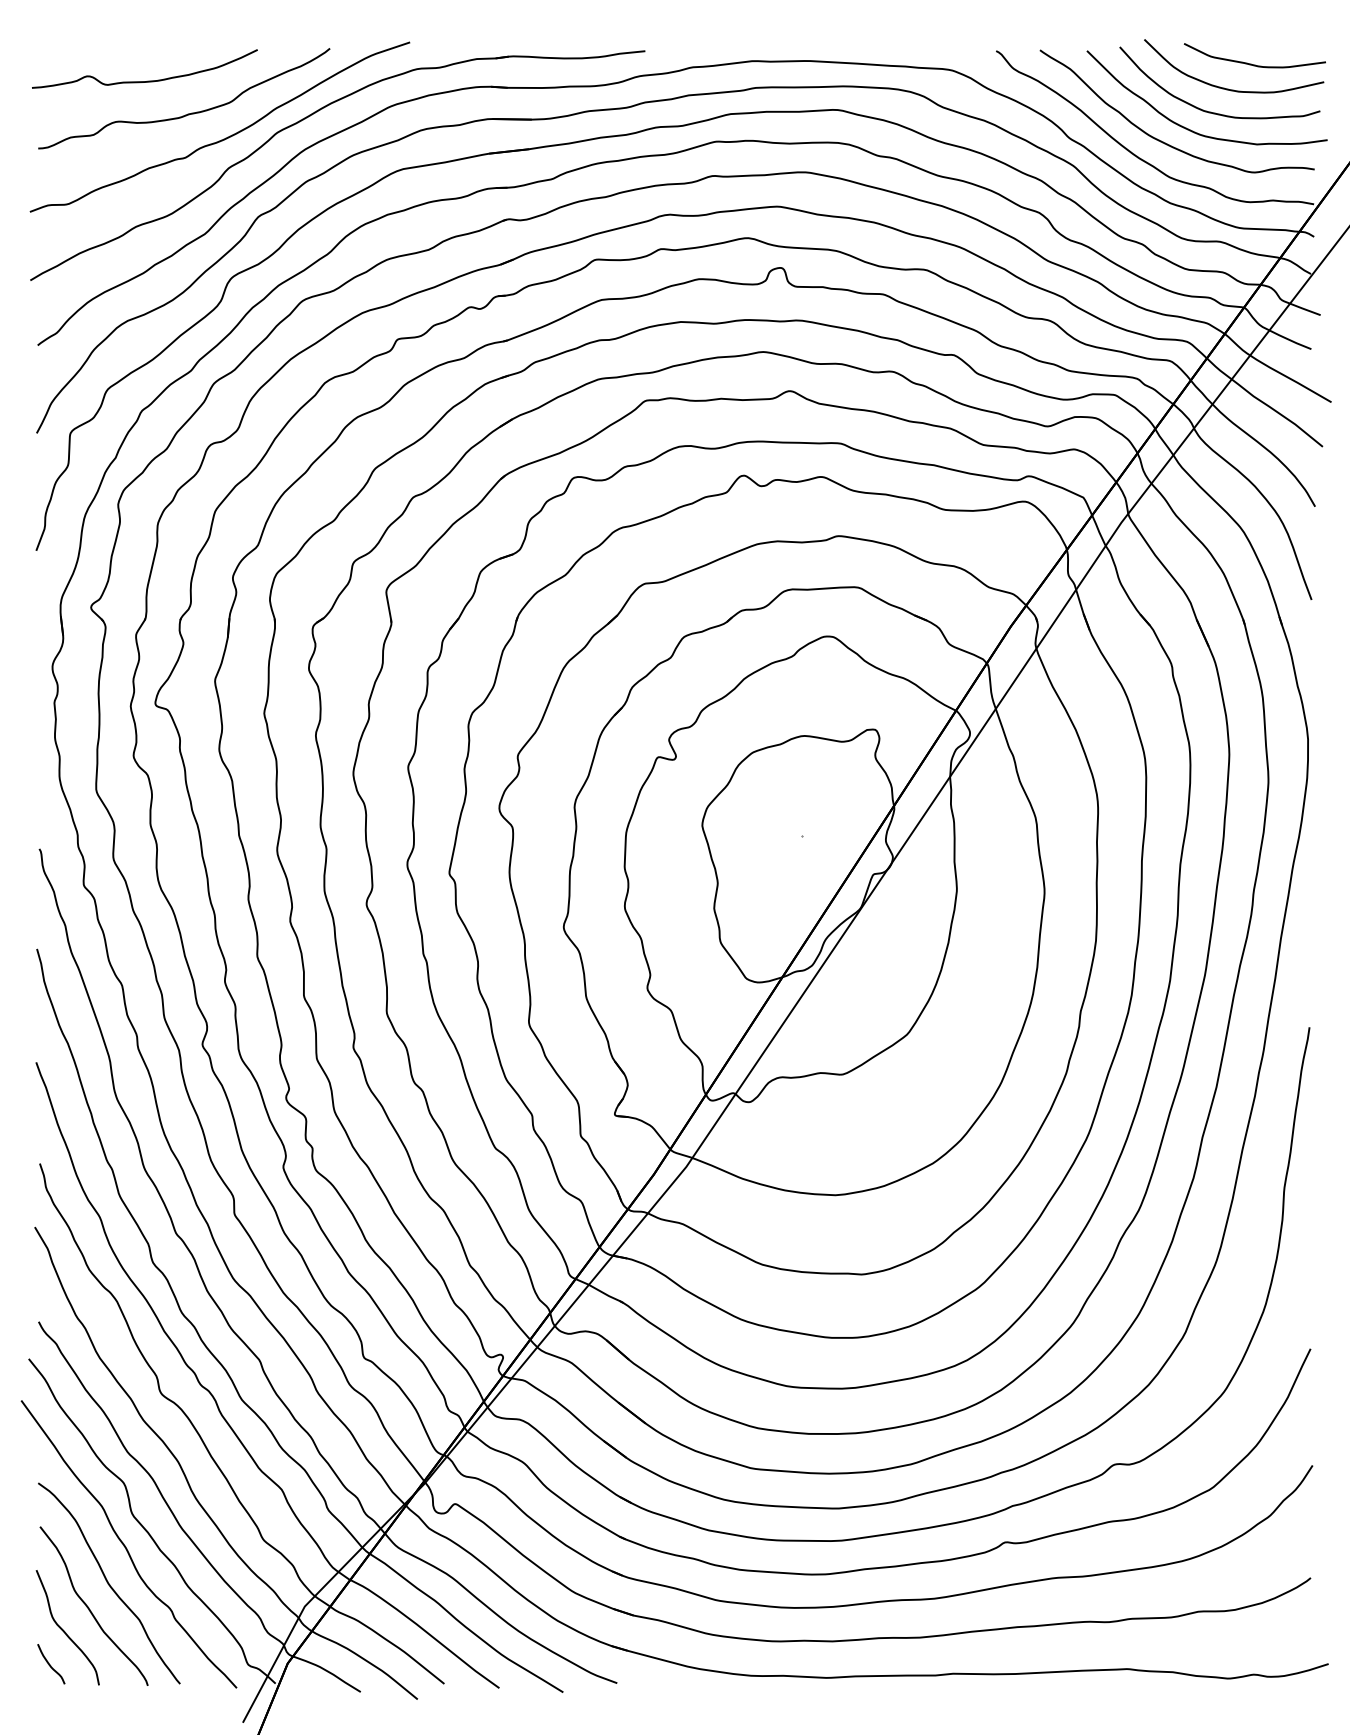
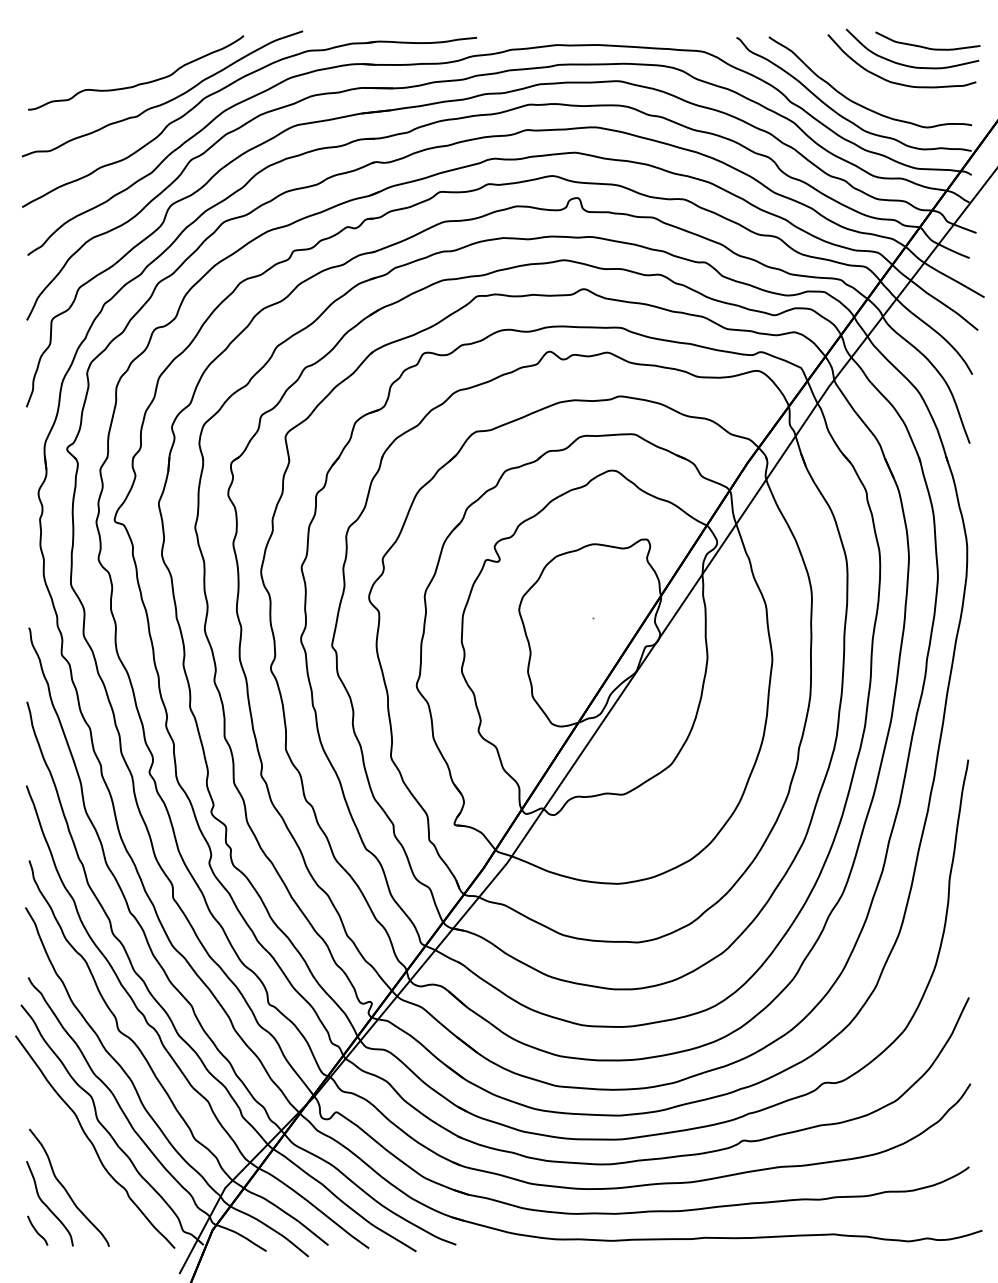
curve: (147, 80) -> (108, 59), removed
curve: (1195, 131) -> (883, 97), removed
curve: (109, 1583) -> (80, 1171), removed

